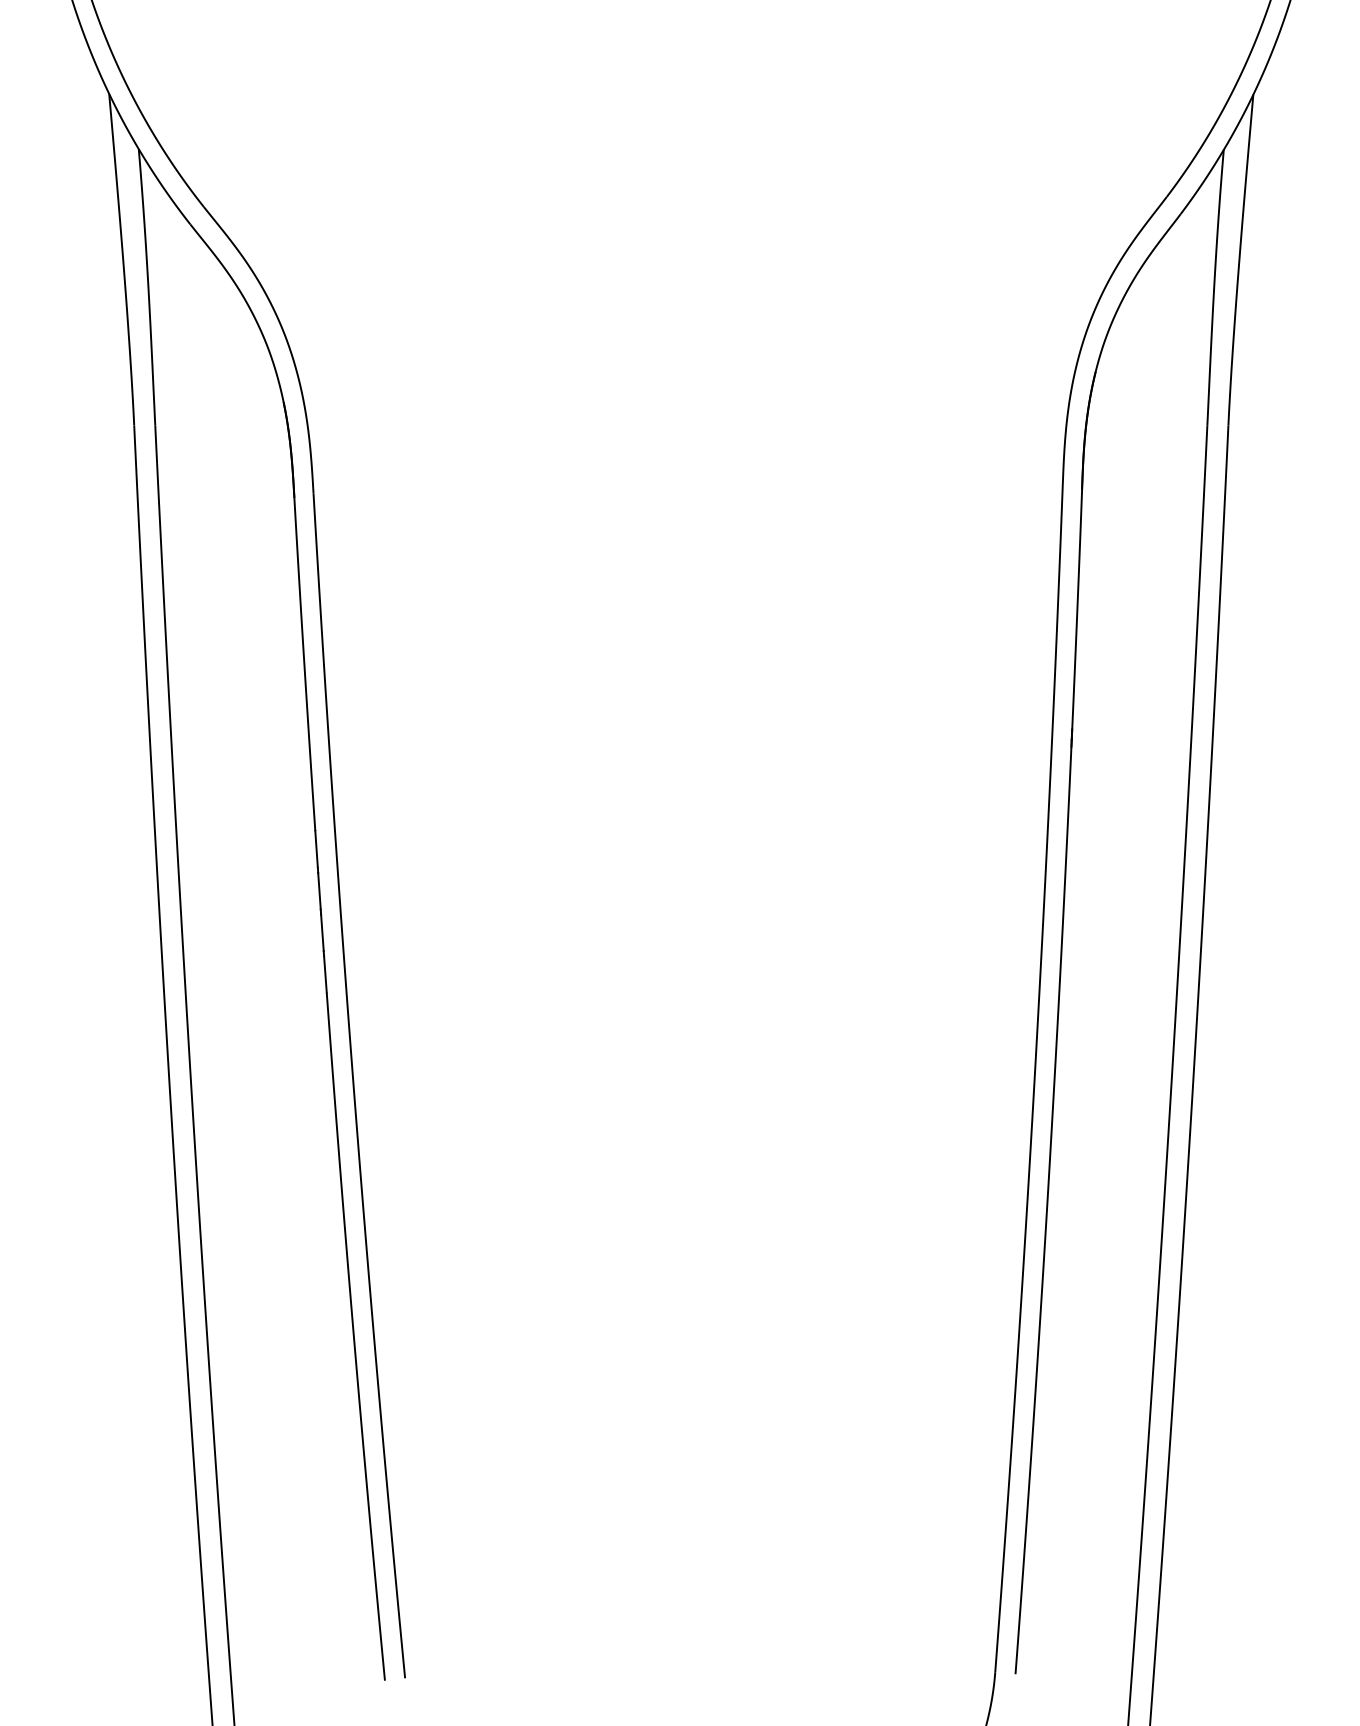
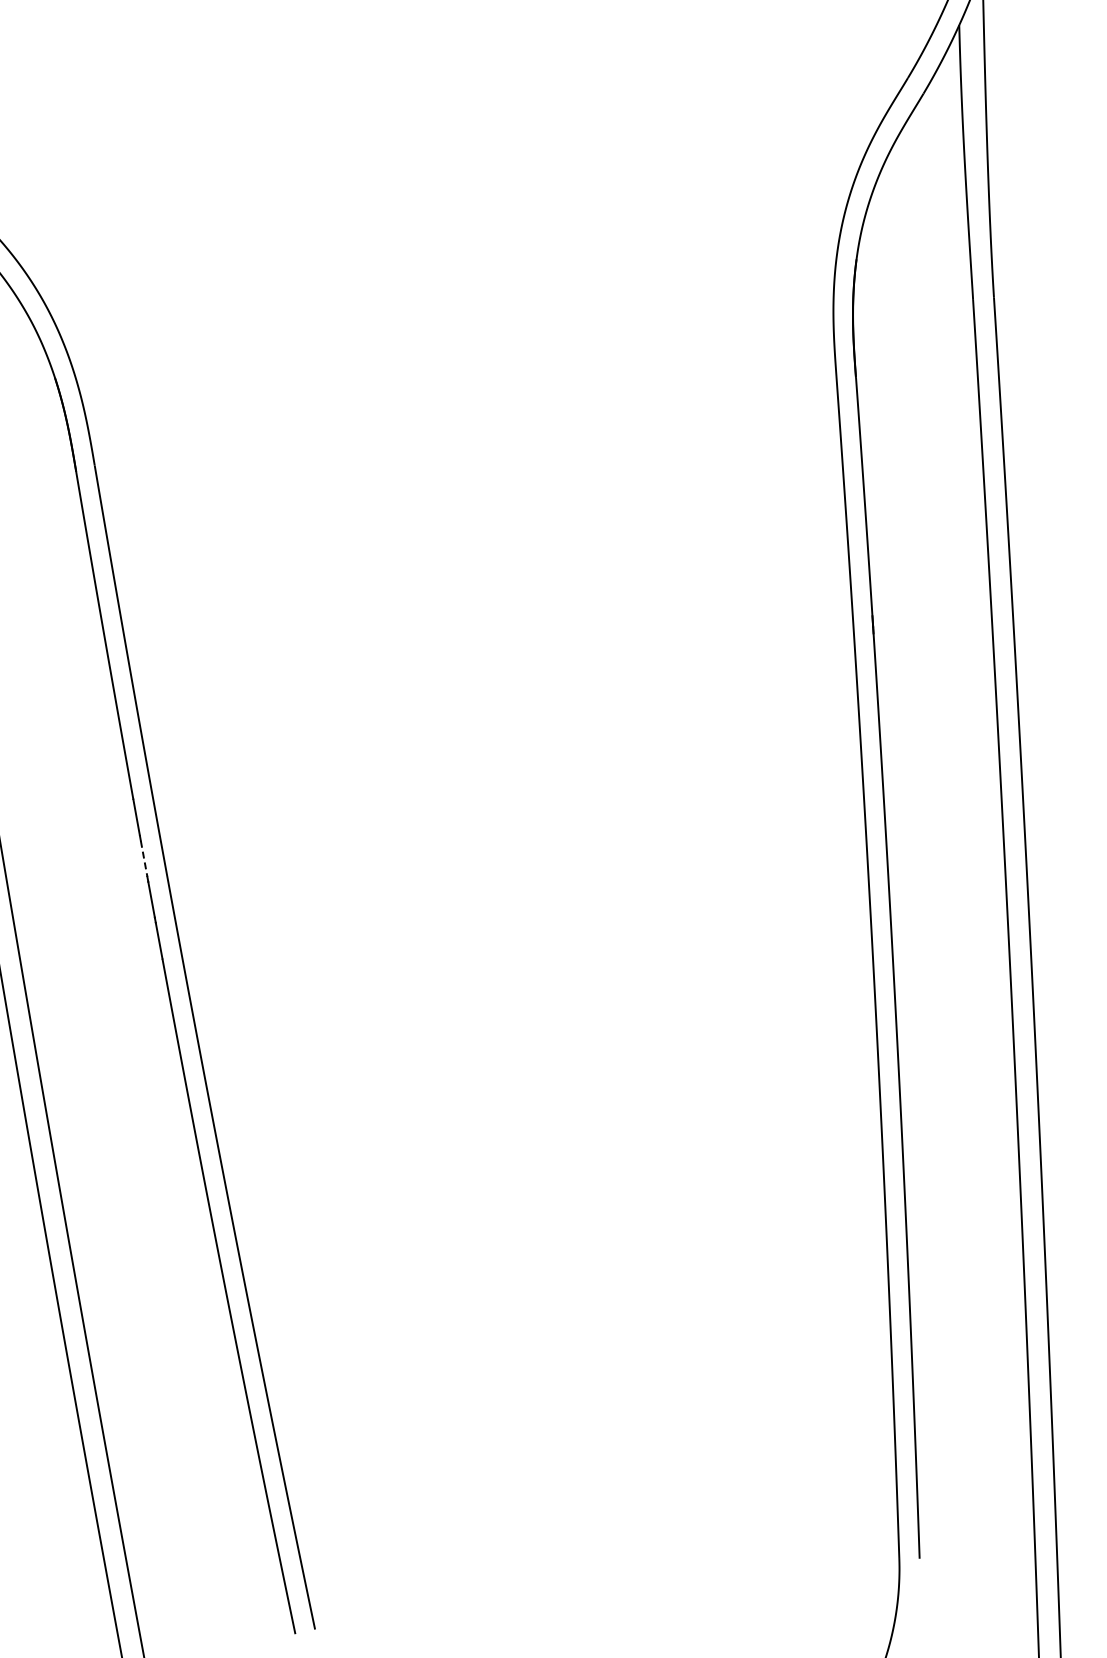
line: (319, 891) -> (144, 859), solid -> dashed

